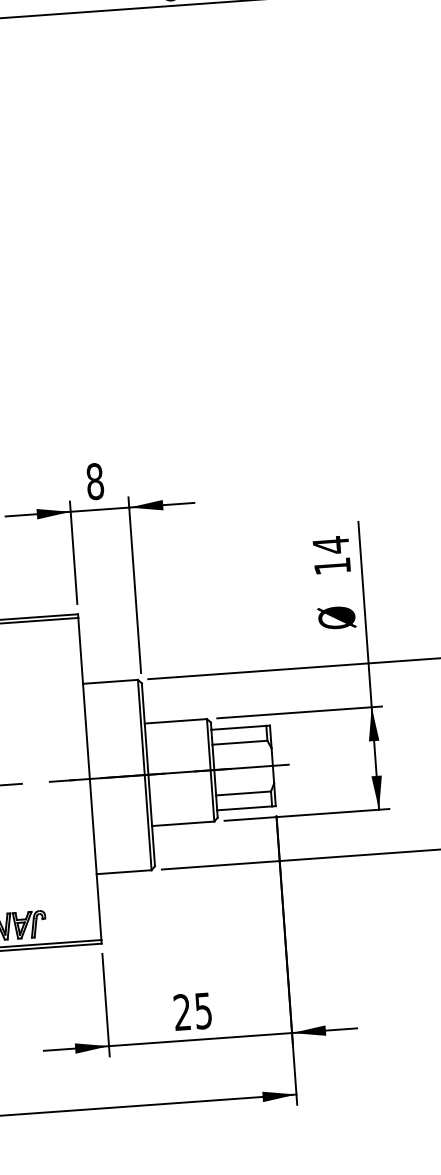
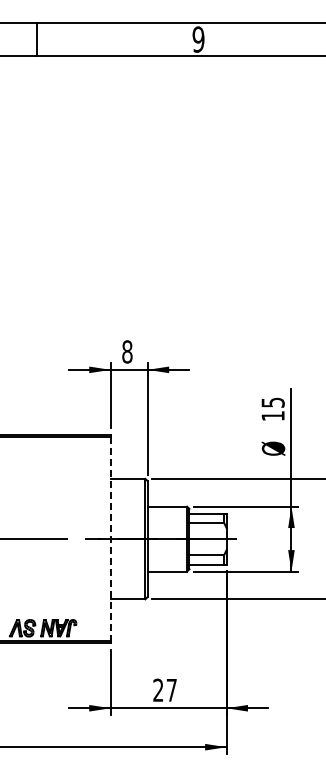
text: (330, 545) -> (272, 402), 14 -> 15
line: (89, 779) -> (110, 539), solid -> dashed
text: (203, 1011) -> (171, 690), 25 -> 27

